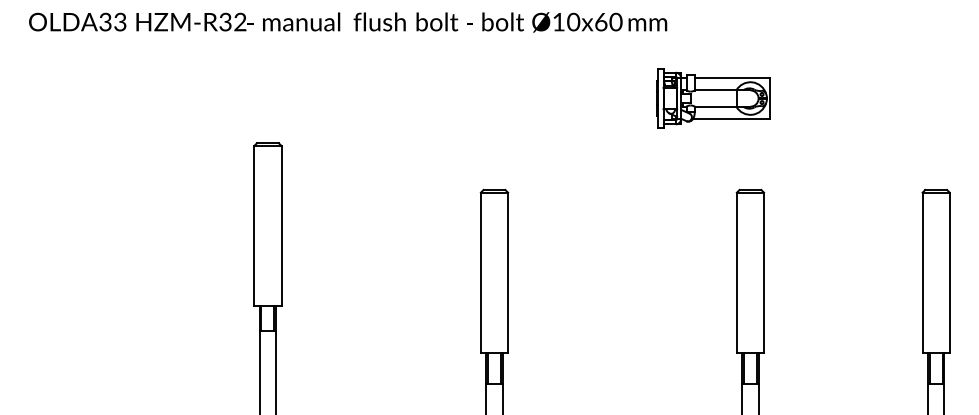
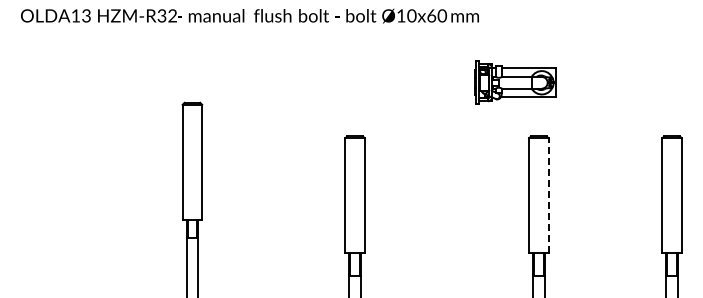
text: (105, 21) -> (75, 15), 33 -> 13
part: (713, 98) -> (515, 82), moved
line: (763, 272) -> (548, 195), solid -> dashed

